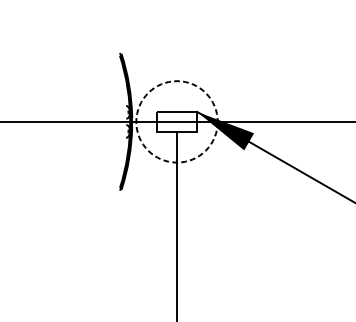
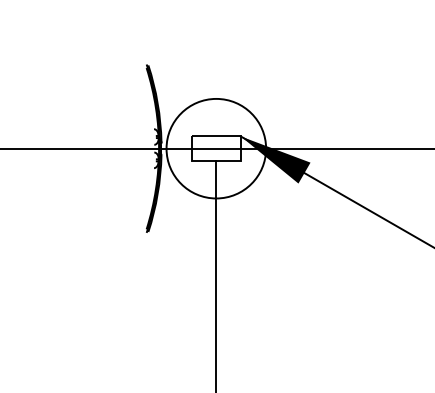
circle: (177, 121) -> (216, 148), dashed -> solid

